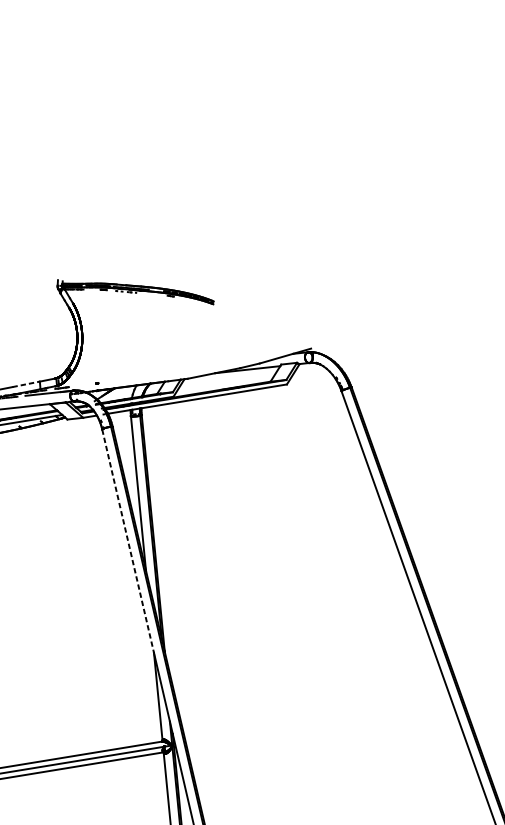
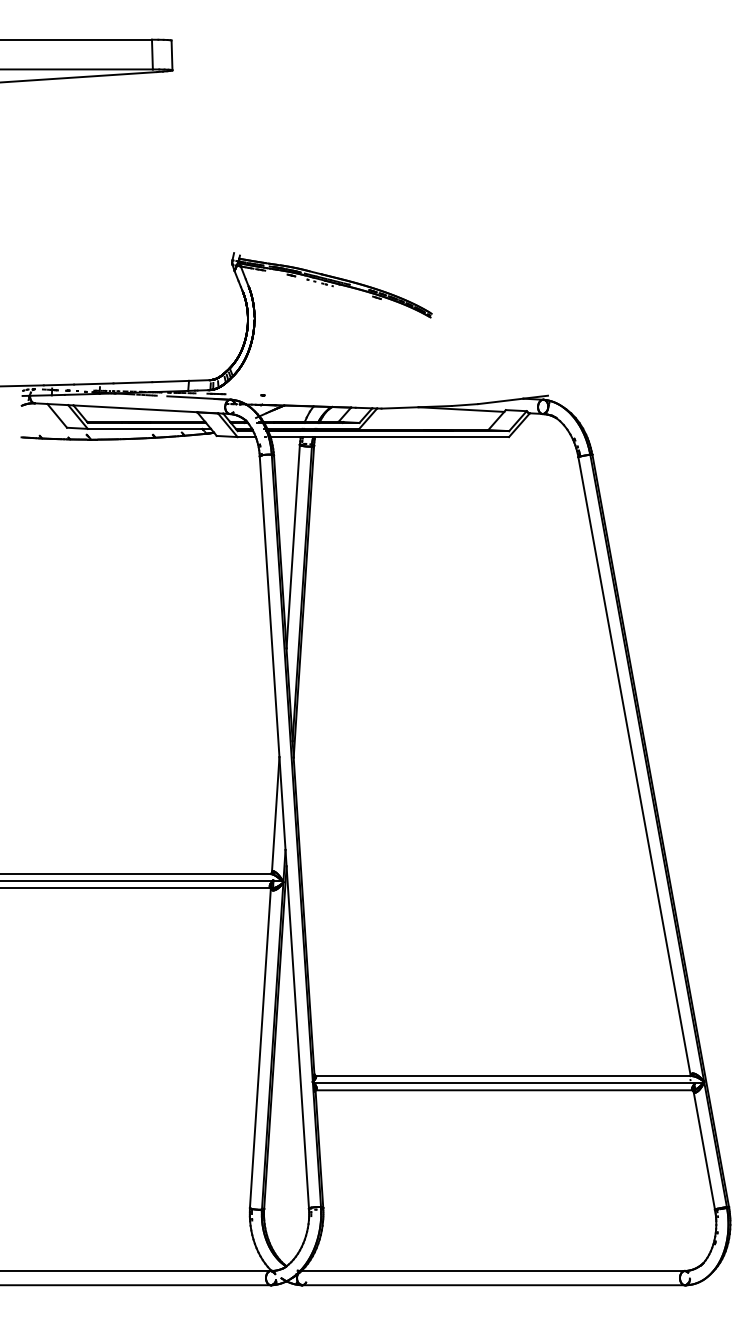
line: (26, 384) -> (171, 381), dashed -> solid
line: (128, 541) -> (269, 606), dashed -> solid

